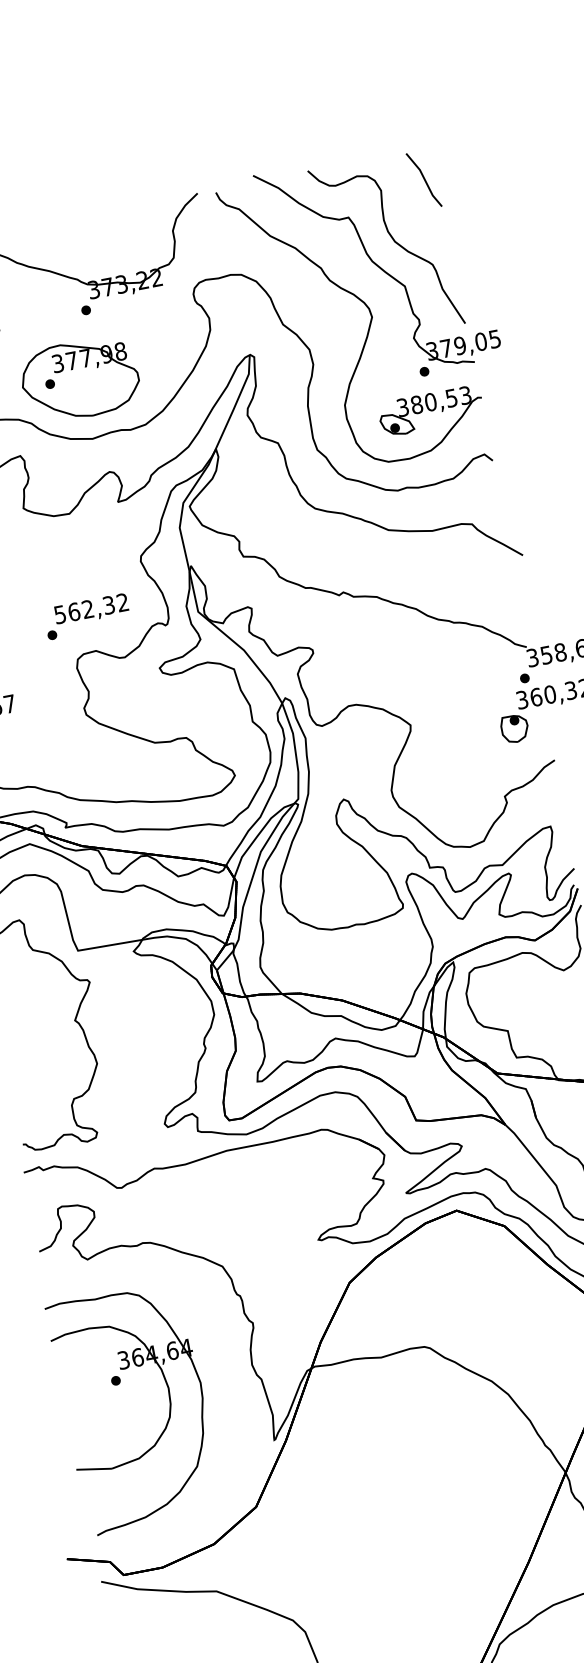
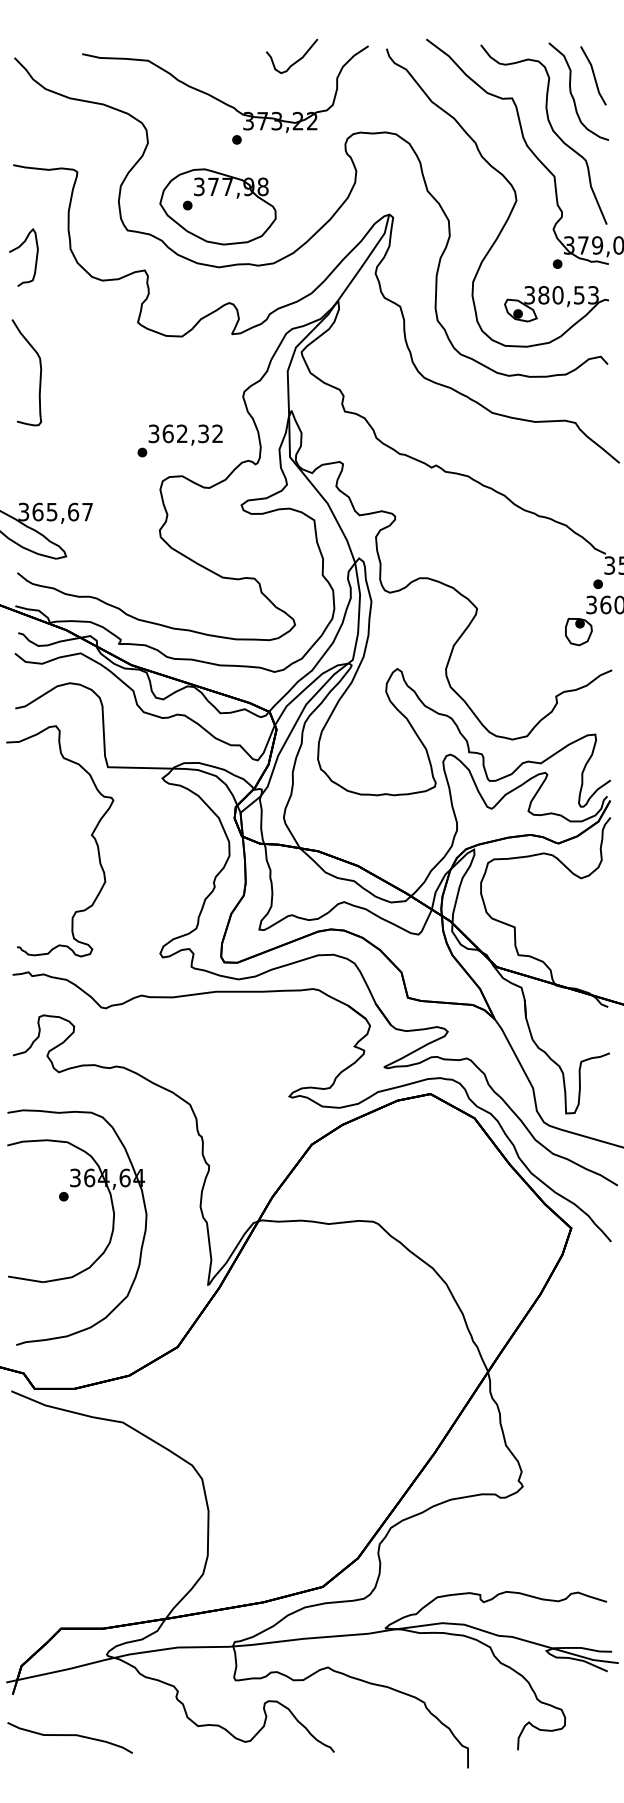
part: (407, 202) -> (572, 94), added
curve: (129, 221) -> (296, 60), added
text: (60, 614) -> (154, 433), 562,32 -> 362,32

